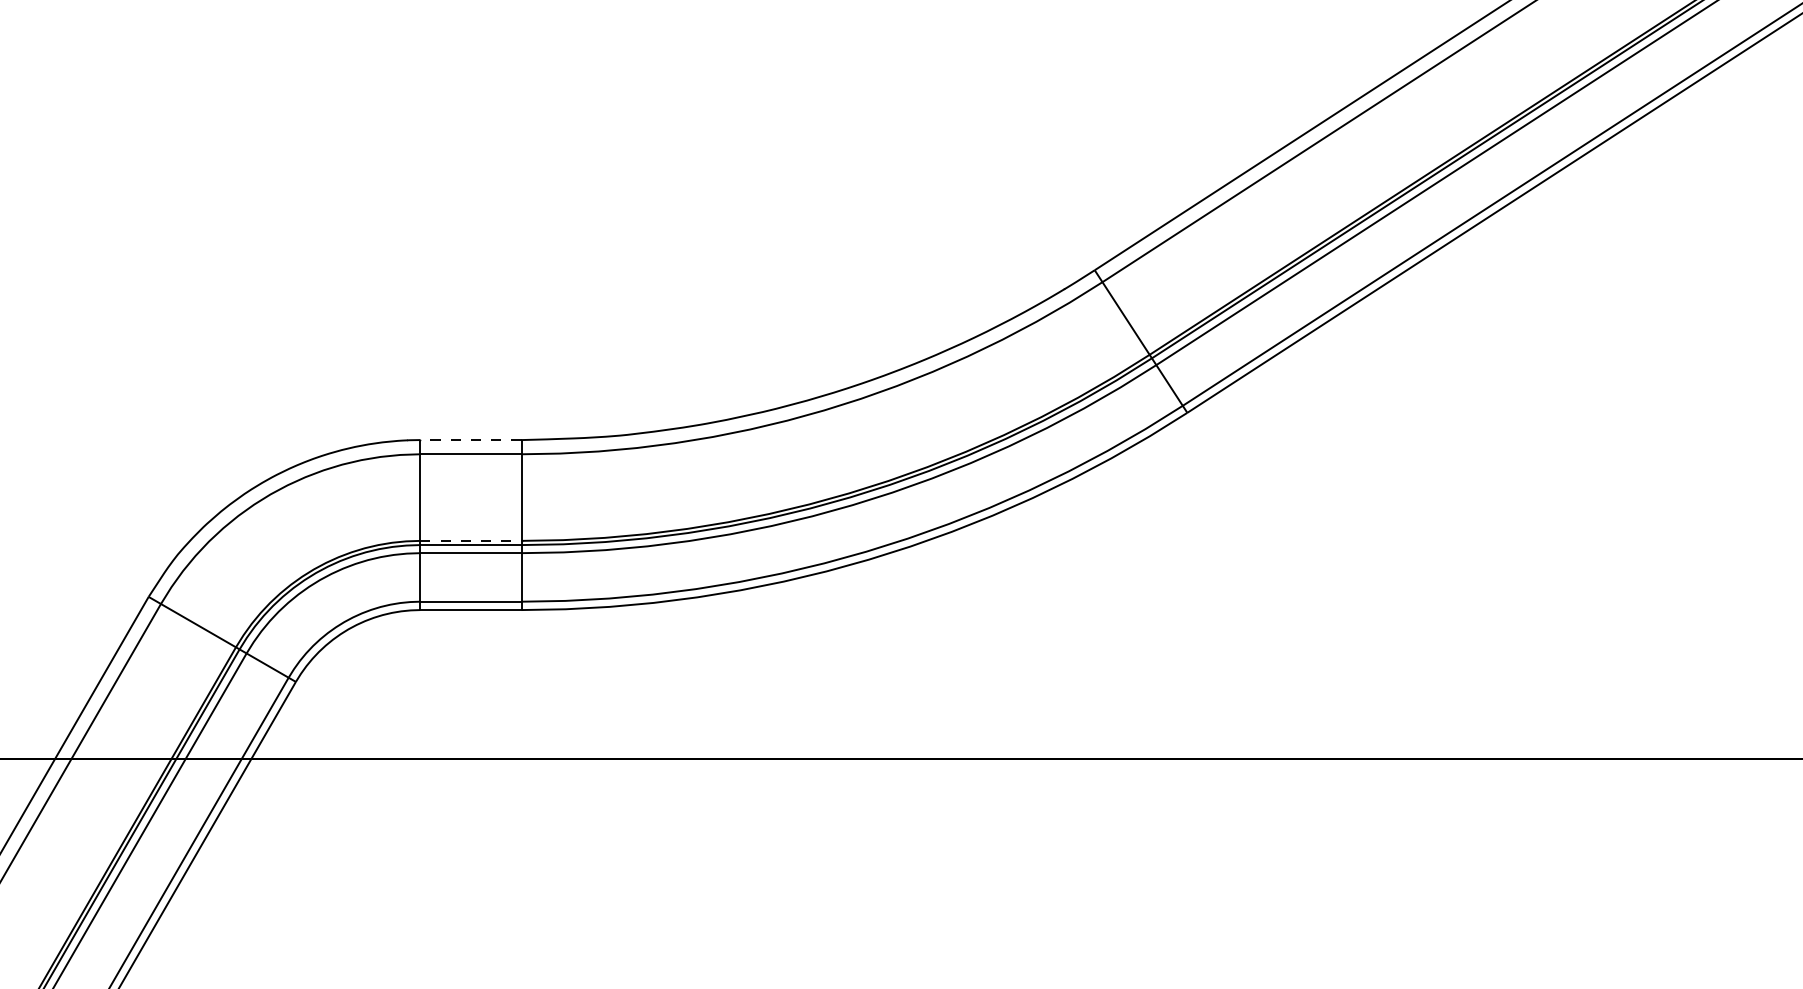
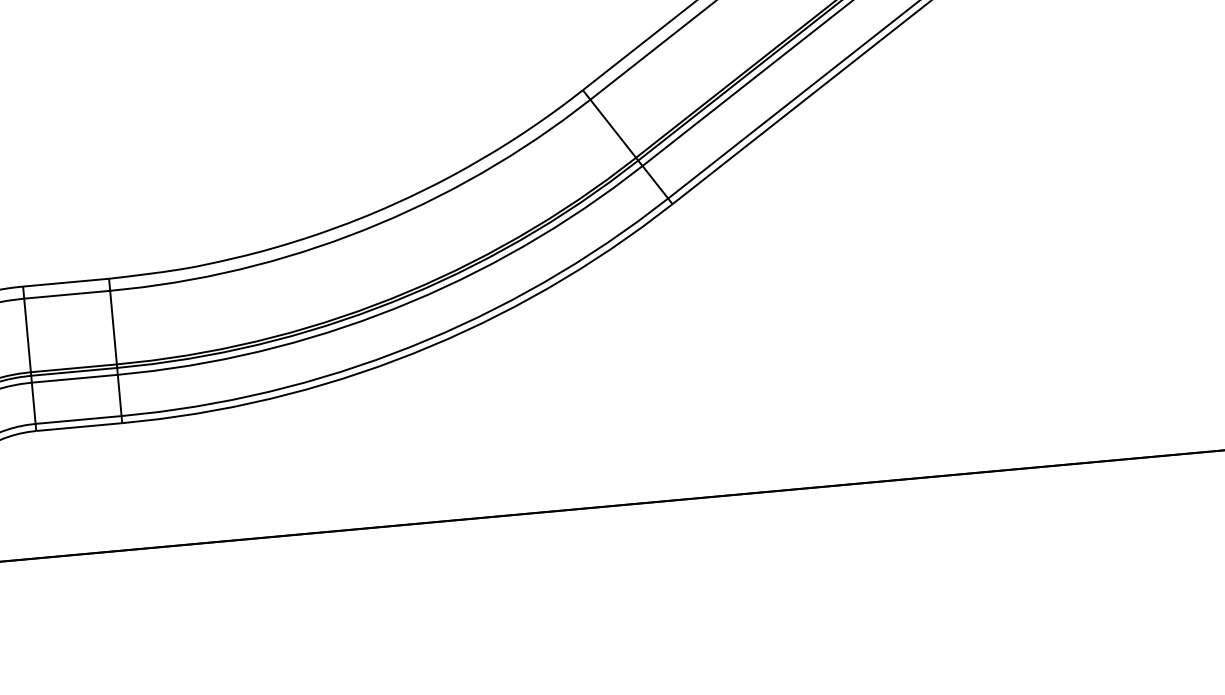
line: (470, 440) -> (65, 283), dashed -> solid
line: (470, 540) -> (73, 368), dashed -> solid

